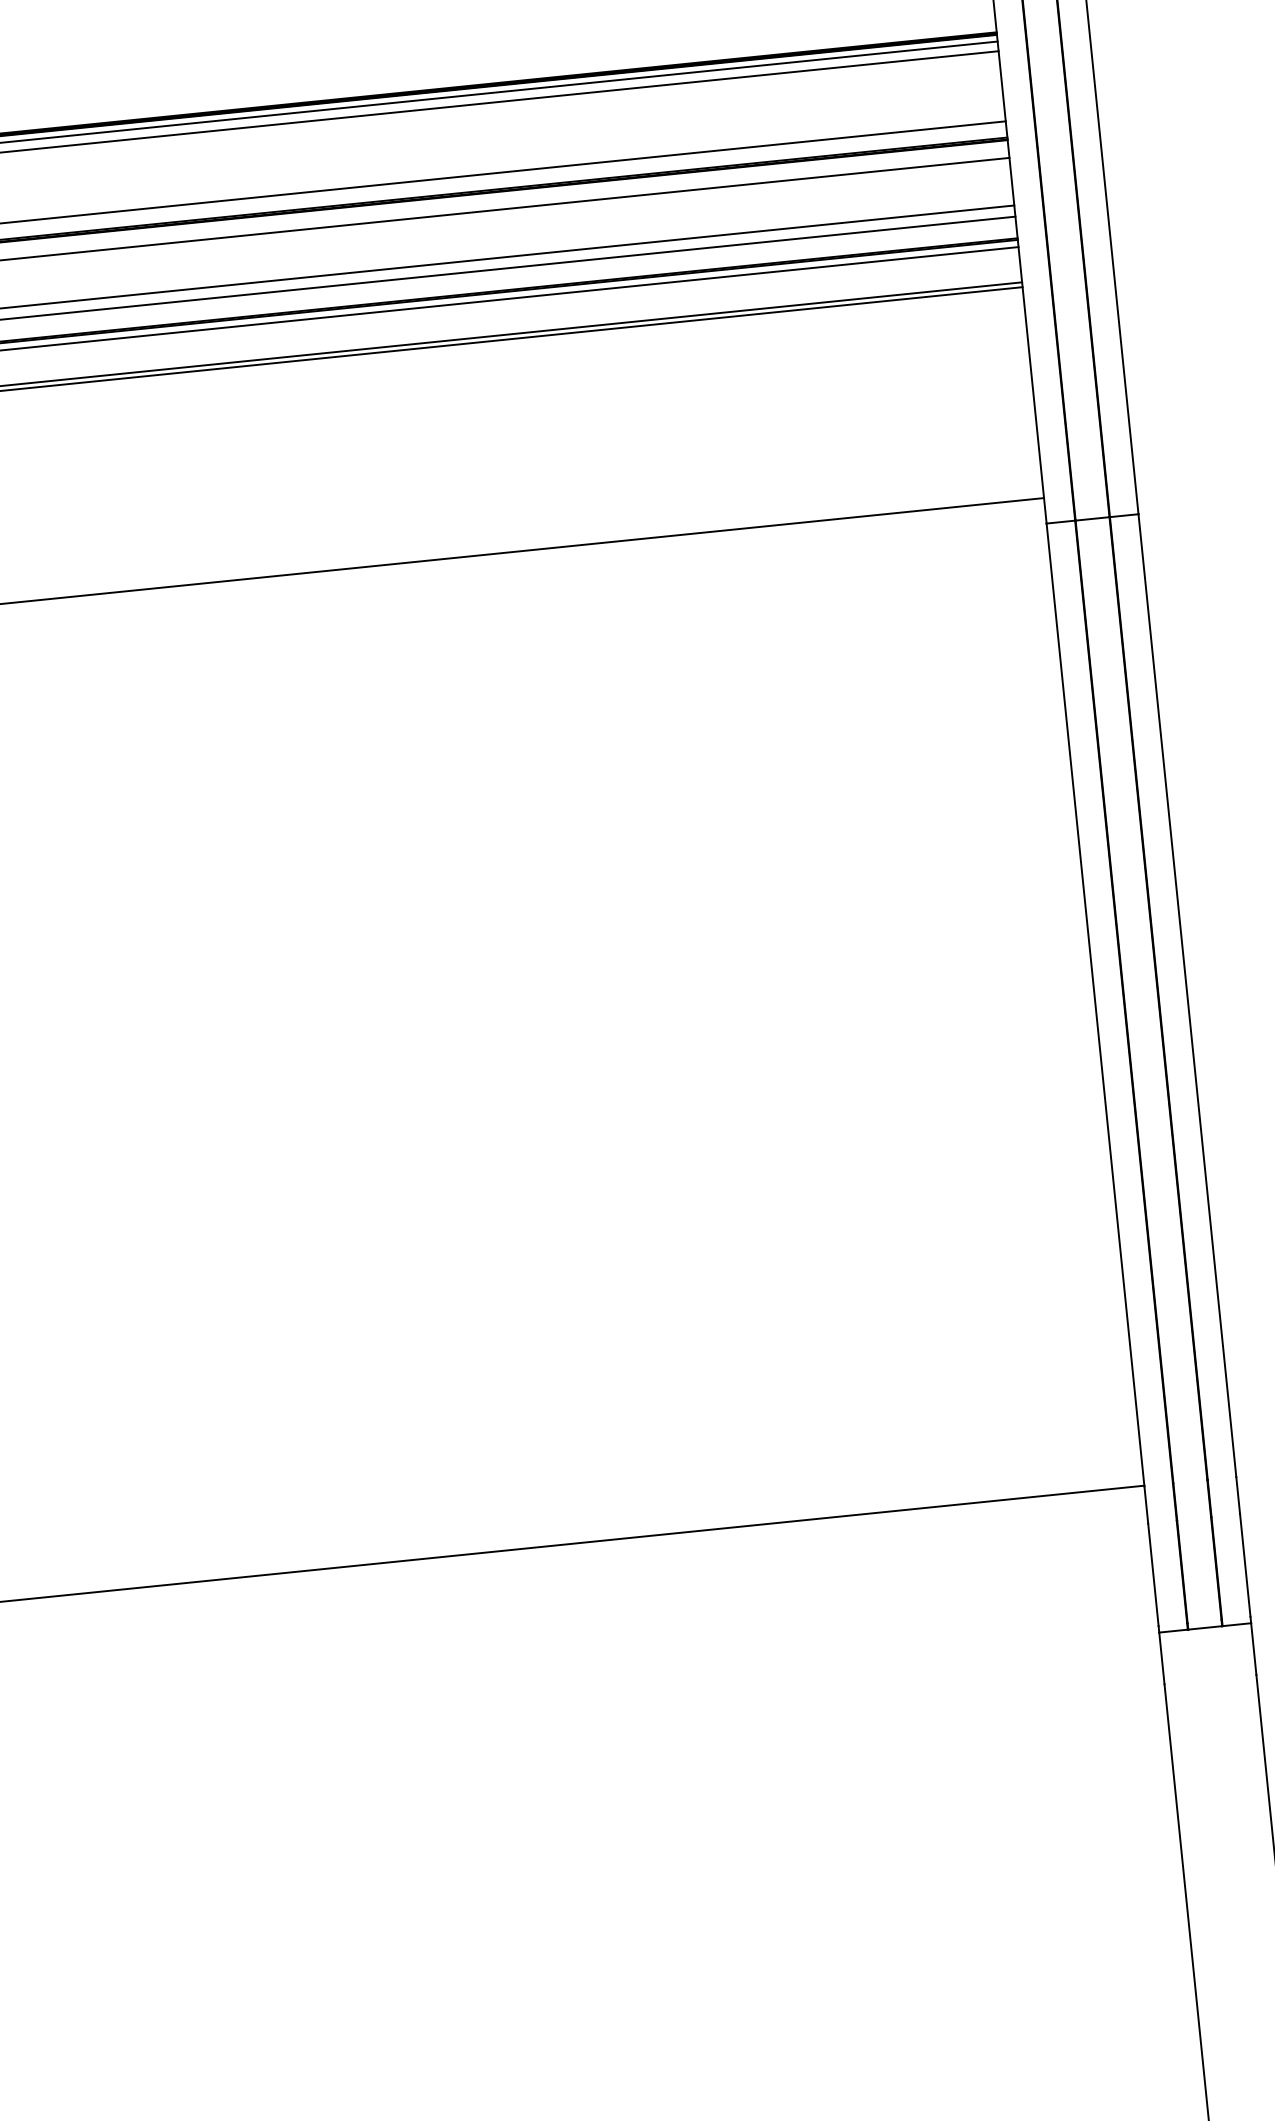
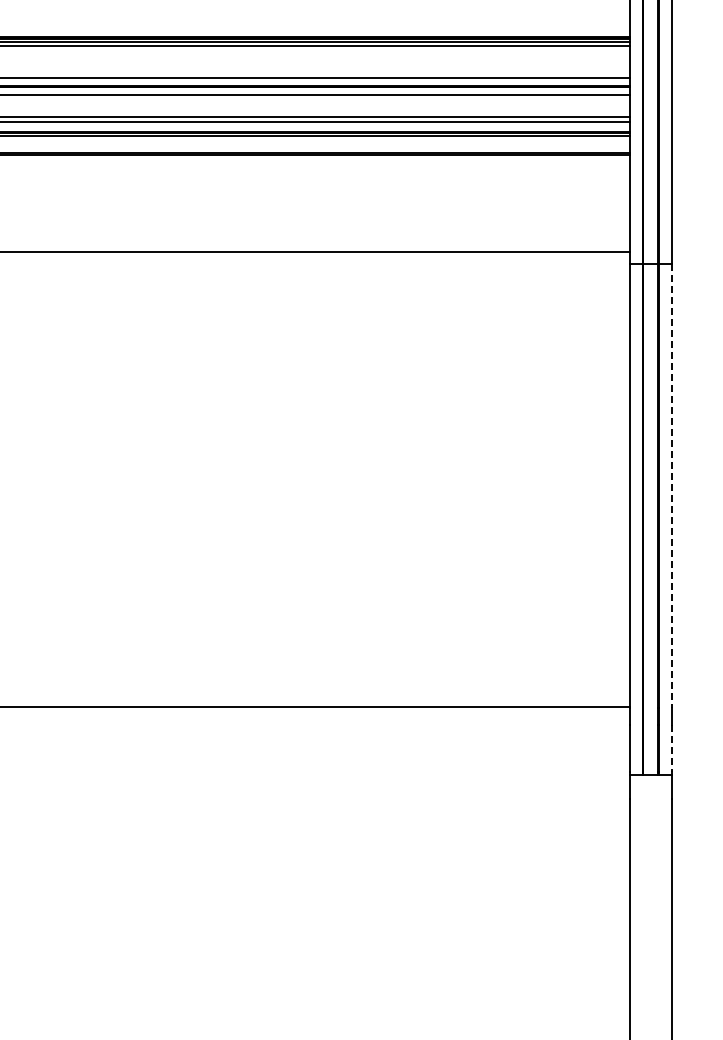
line: (1186, 995) -> (671, 485), solid -> dashed
line: (1244, 1565) -> (671, 748), solid -> dashed

